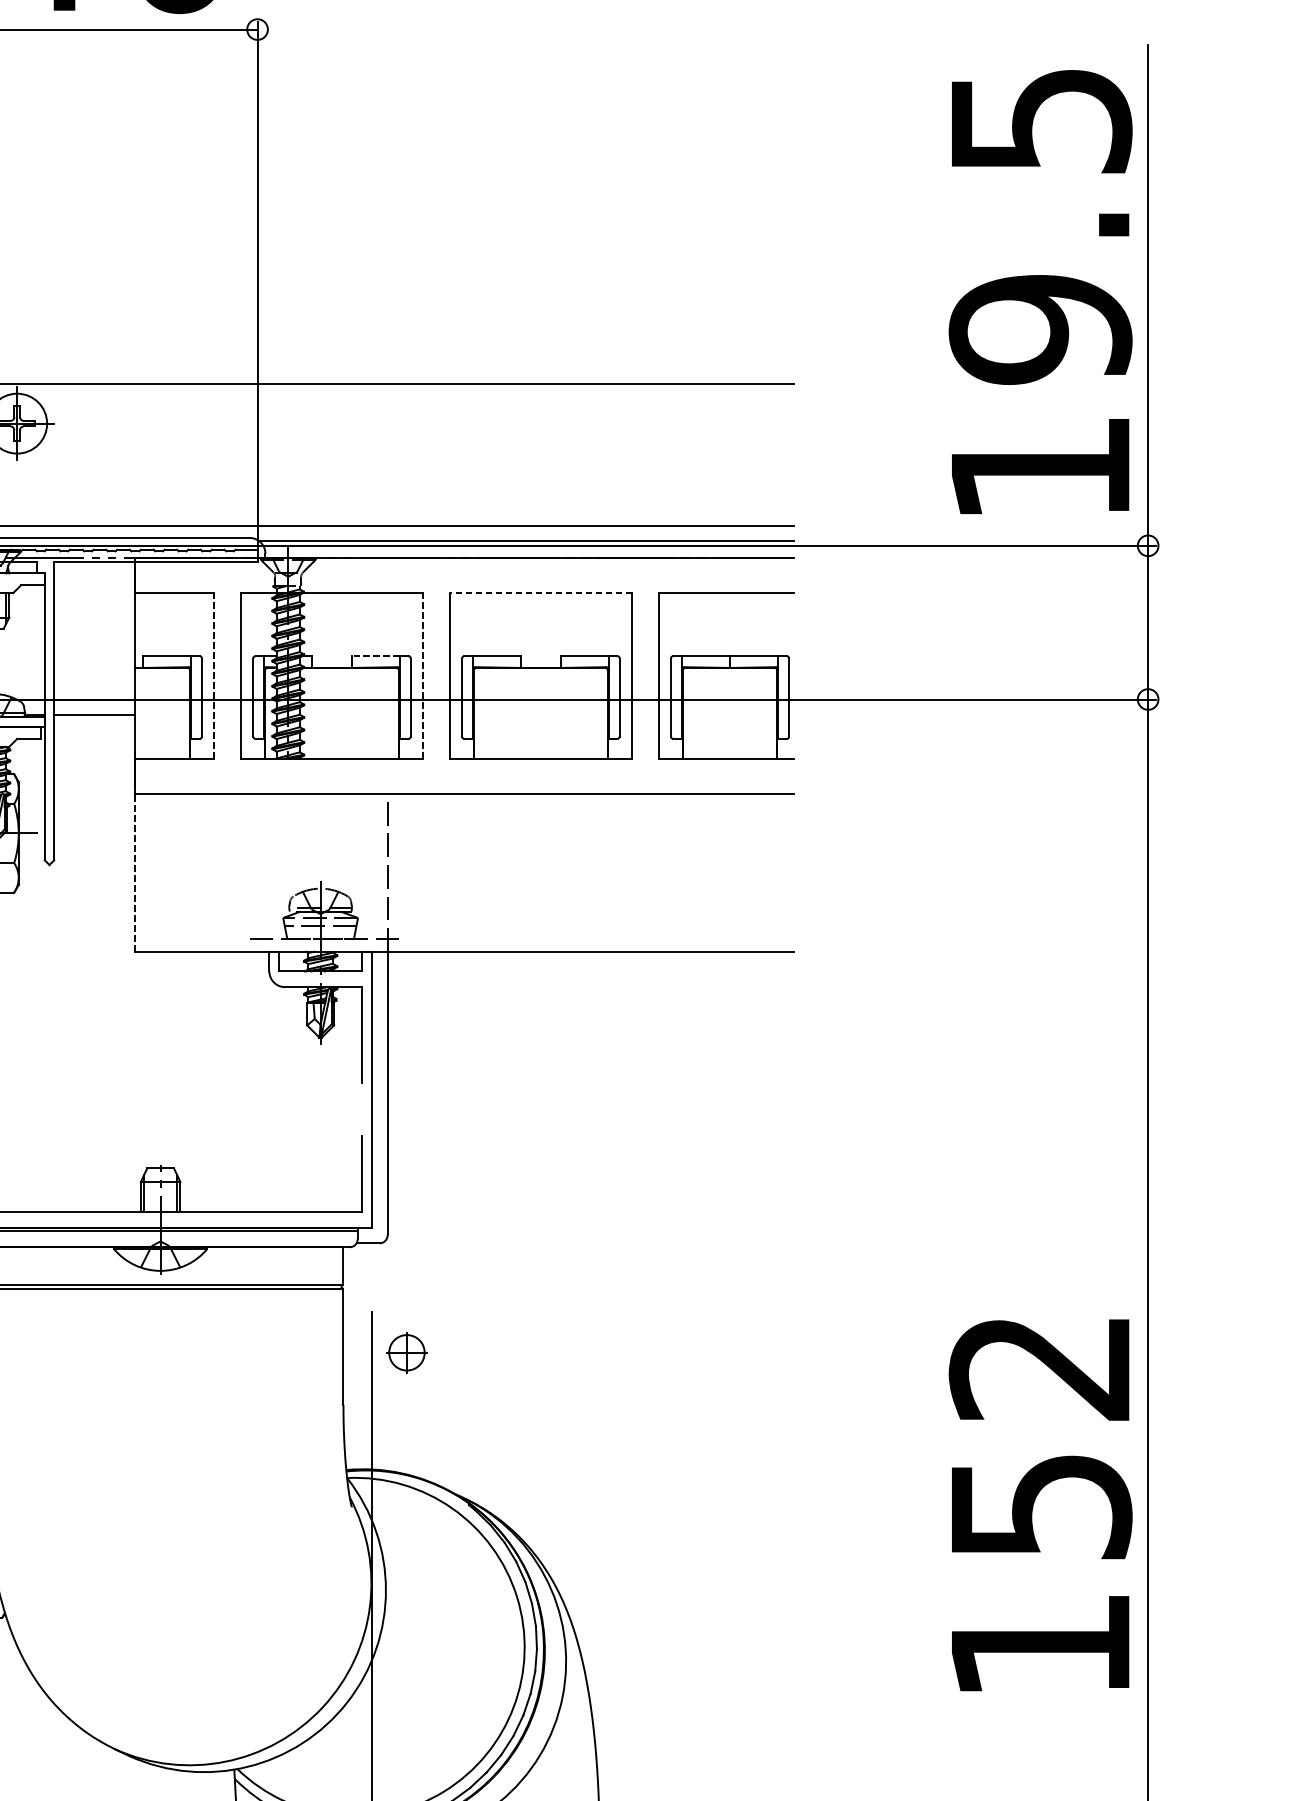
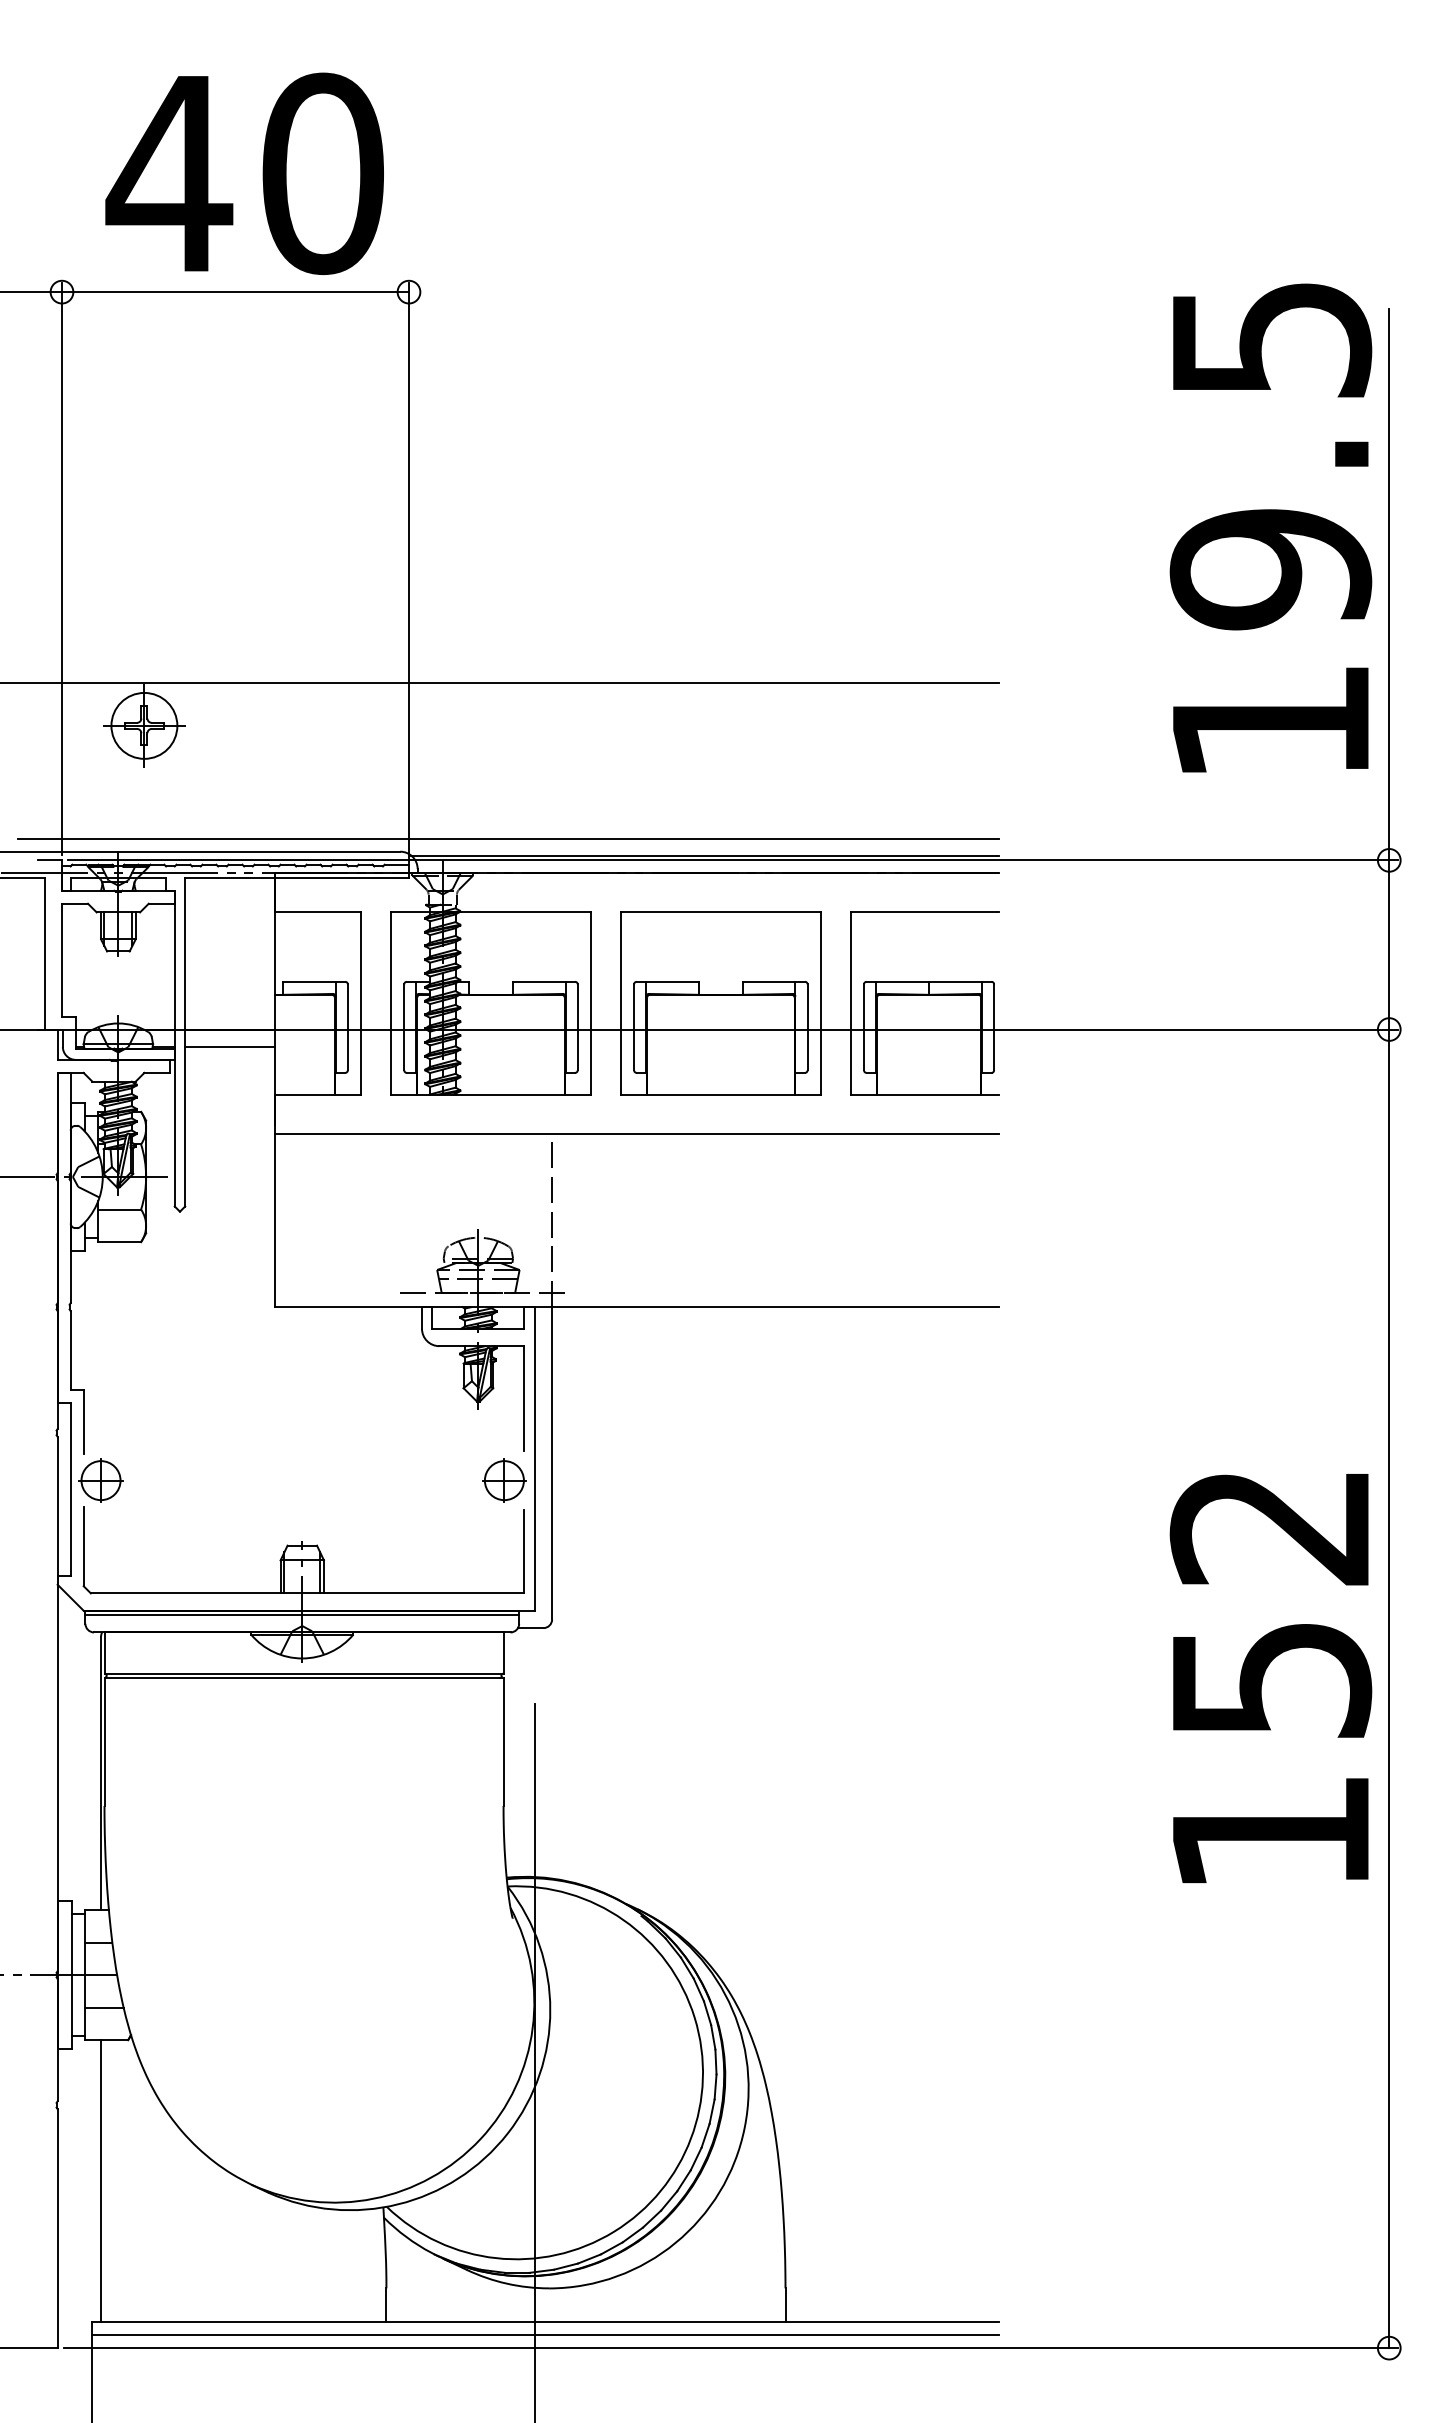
text: (1040, 291) -> (1270, 527), moved
line: (540, 593) -> (720, 912), dashed -> solid
line: (375, 655) -> (538, 981), dashed -> solid
line: (214, 675) -> (361, 1003), dashed -> solid
line: (423, 675) -> (591, 1003), dashed -> solid
line: (135, 872) -> (274, 1220), dashed -> solid
part: (407, 1352) -> (504, 1480), moved
text: (1040, 1505) -> (1270, 1678), moved

